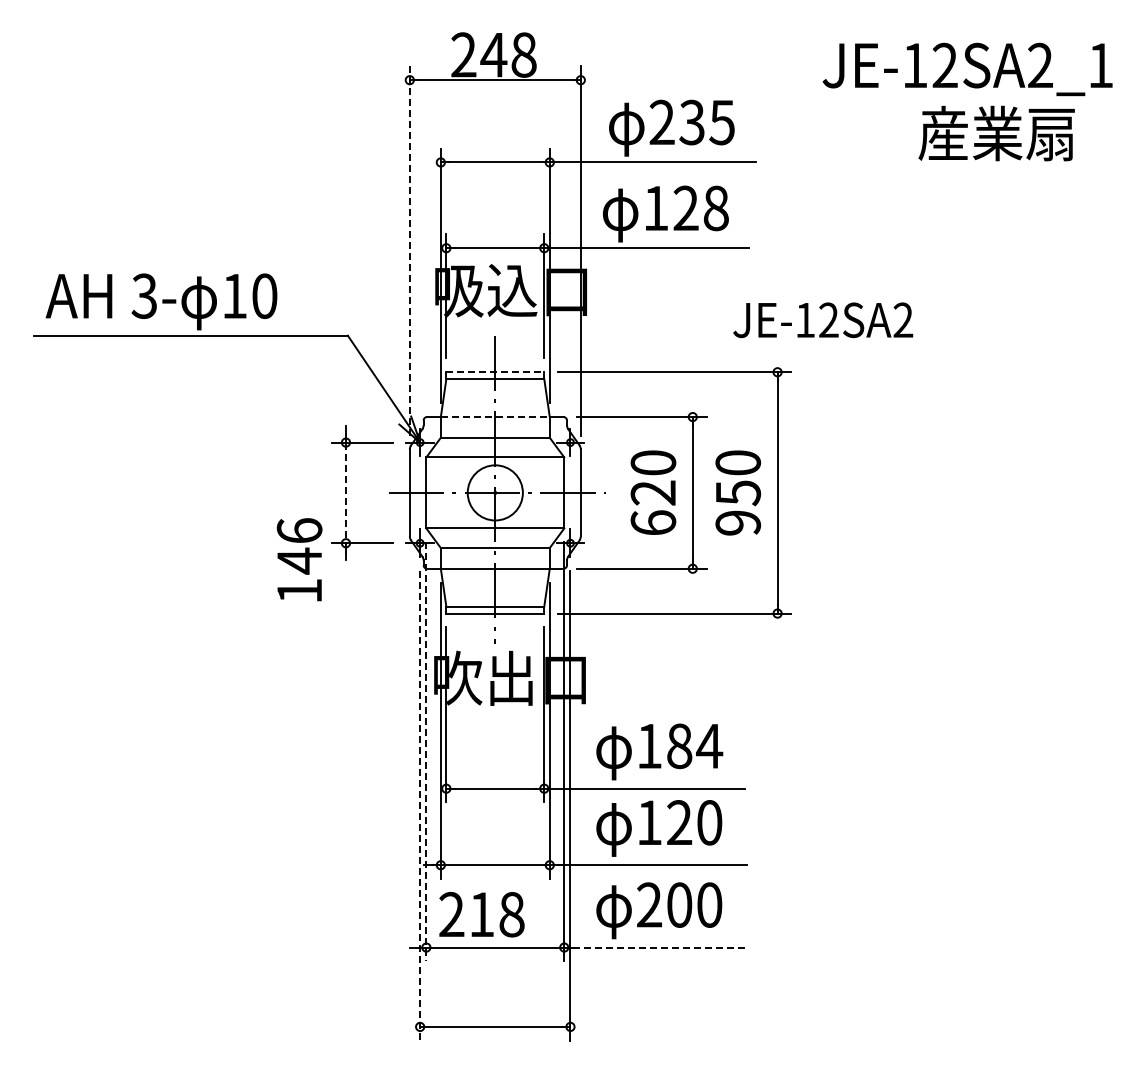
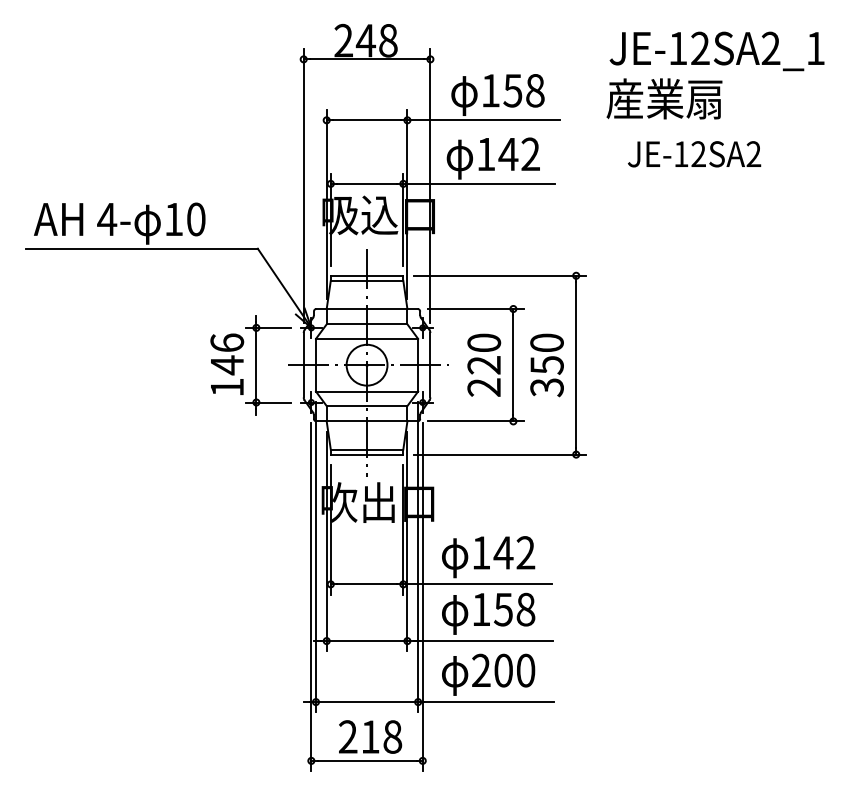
text: (691, 122) -> (512, 90), 235 -> 158
text: (996, 133) -> (664, 98), moved
text: (700, 208) -> (519, 154), 128 -> 142
line: (409, 251) -> (303, 186), dashed -> solid
text: (144, 296) -> (107, 219), 3- -> 4-
text: (823, 320) -> (694, 154), moved
line: (495, 372) -> (367, 275), dashed -> solid
line: (495, 417) -> (367, 309), dashed -> solid
line: (345, 493) -> (256, 365), dashed -> solid
text: (653, 522) -> (484, 387), 620 -> 220
text: (738, 523) -> (547, 387), 950 -> 350
text: (299, 559) -> (227, 364), moved
text: (694, 746) -> (514, 553), 184 -> 142
line: (426, 751) -> (316, 556), dashed -> solid
line: (420, 805) -> (311, 596), dashed -> solid
text: (694, 822) -> (514, 609), 120 -> 158
text: (481, 914) -> (370, 736), moved
line: (660, 947) -> (489, 702), dashed -> solid

